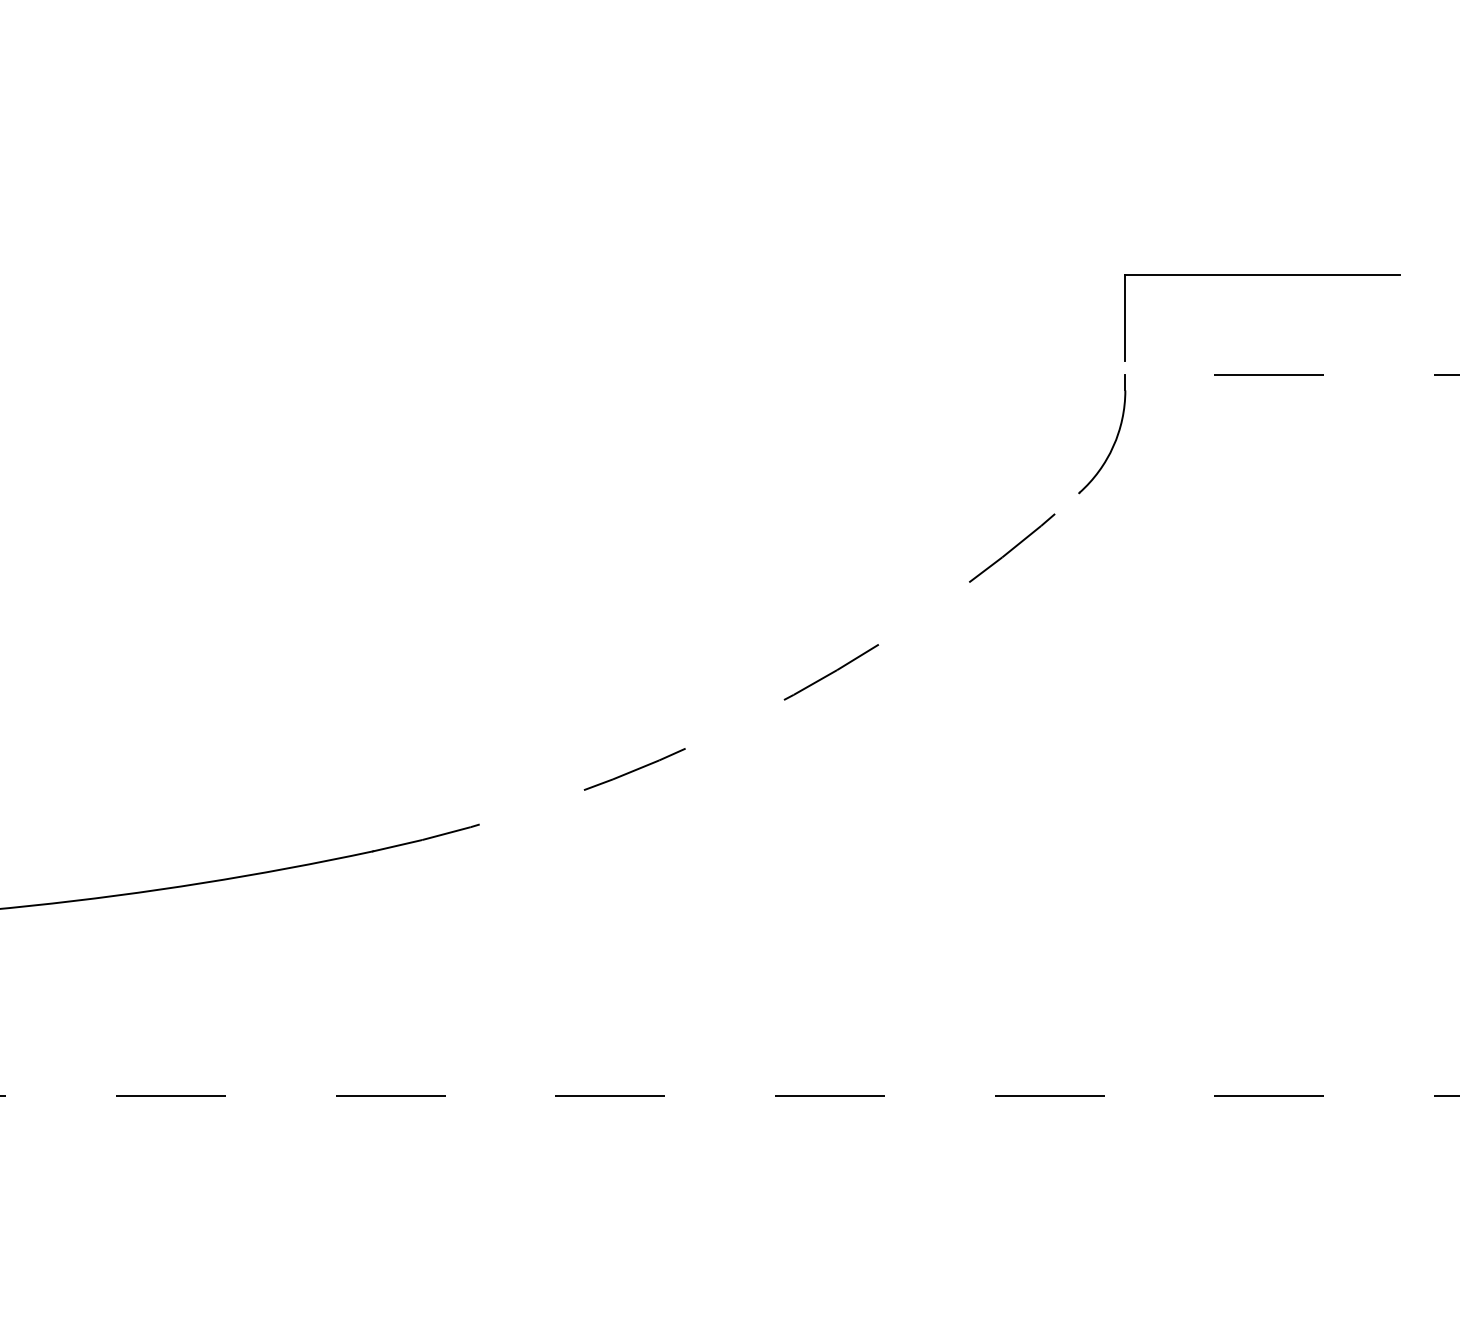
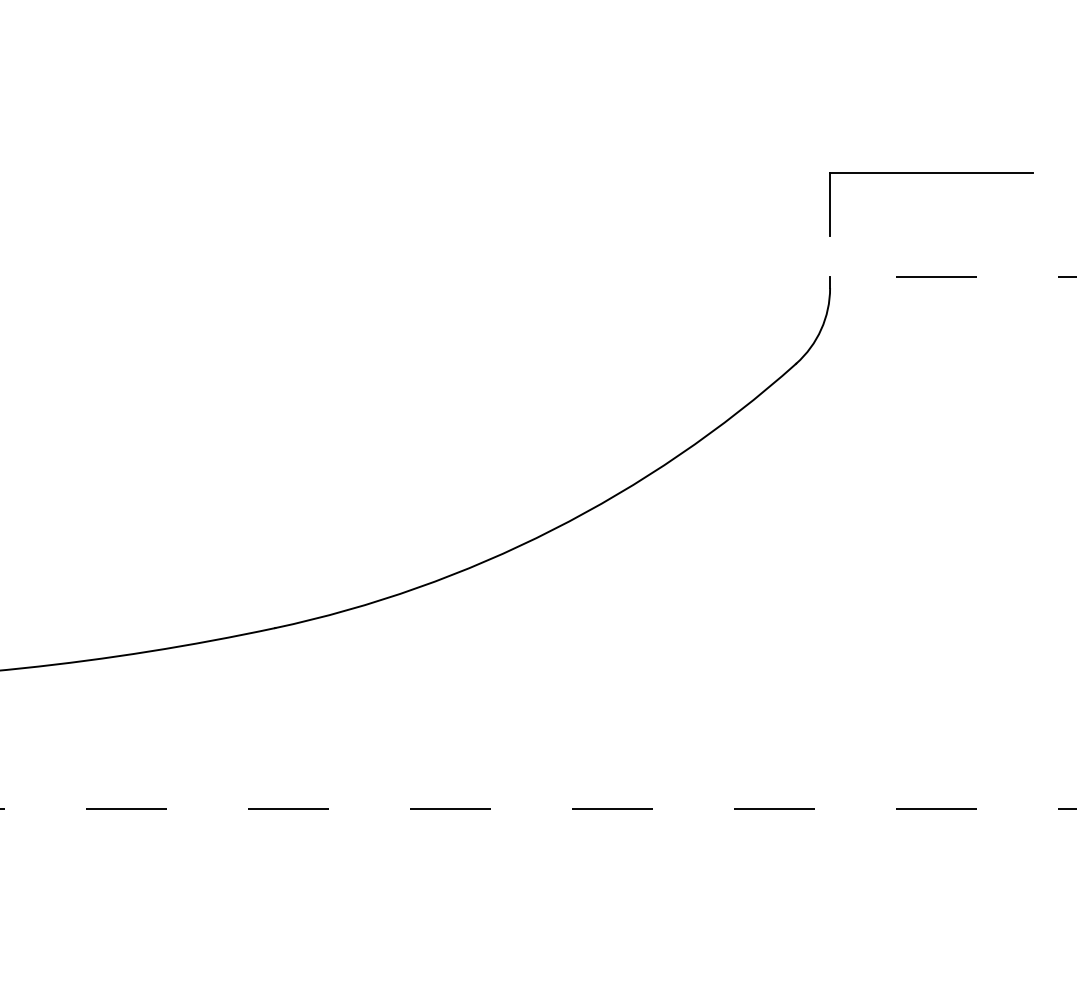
part: (1262, 275) -> (931, 173), moved
arc: (748, 717) -> (552, 529), dashed -> solid

